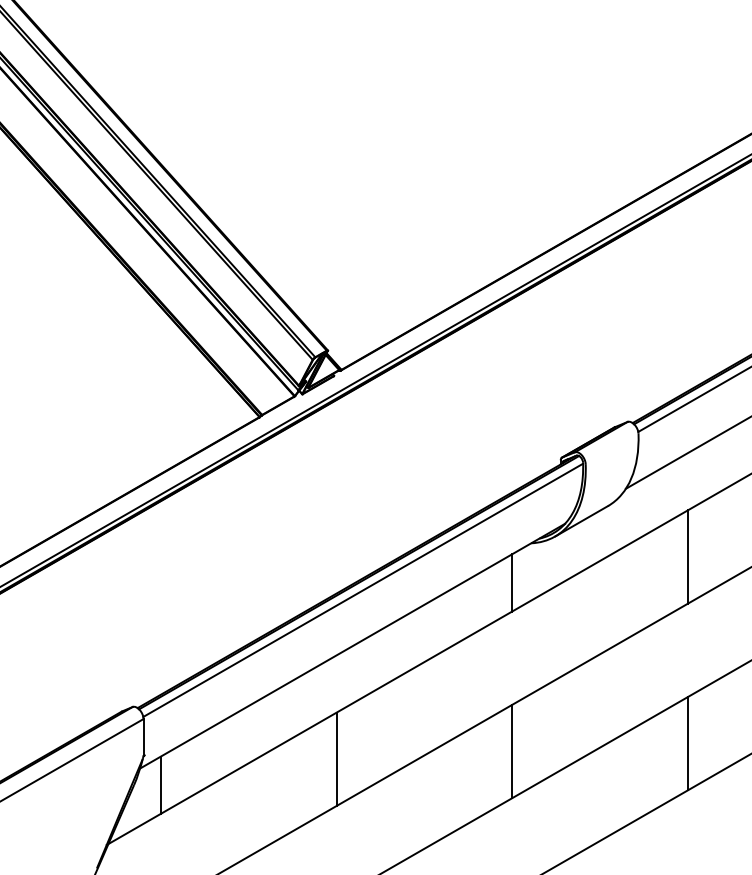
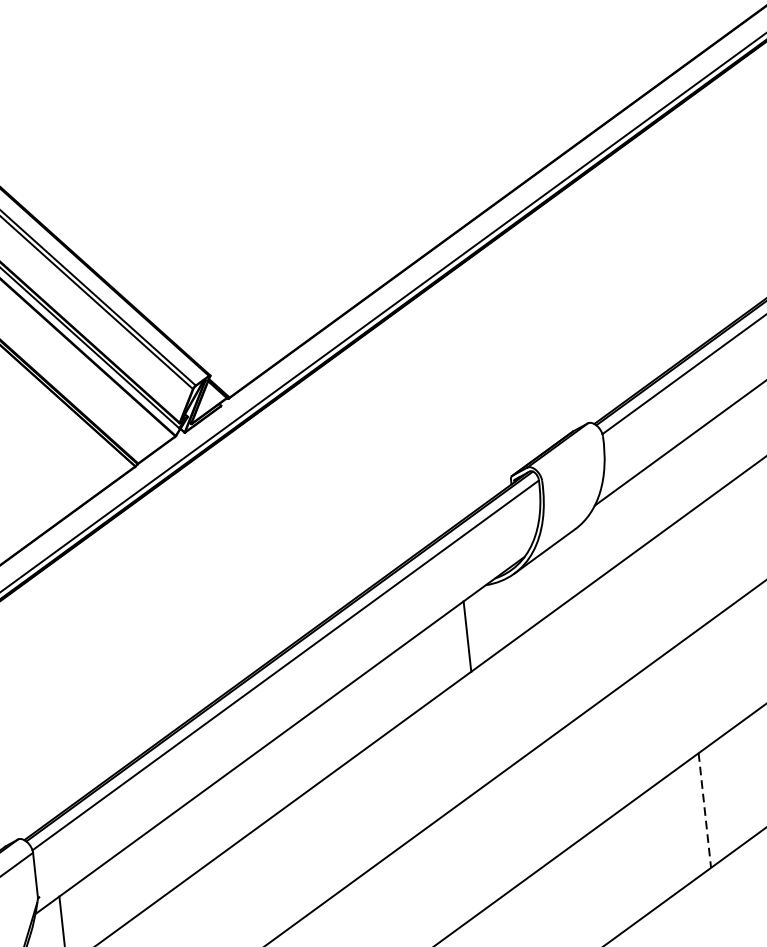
line: (687, 556) -> (679, 580), removed
line: (687, 743) -> (704, 810), solid -> dashed
line: (511, 751) -> (489, 843), removed
line: (336, 758) -> (275, 875), removed

